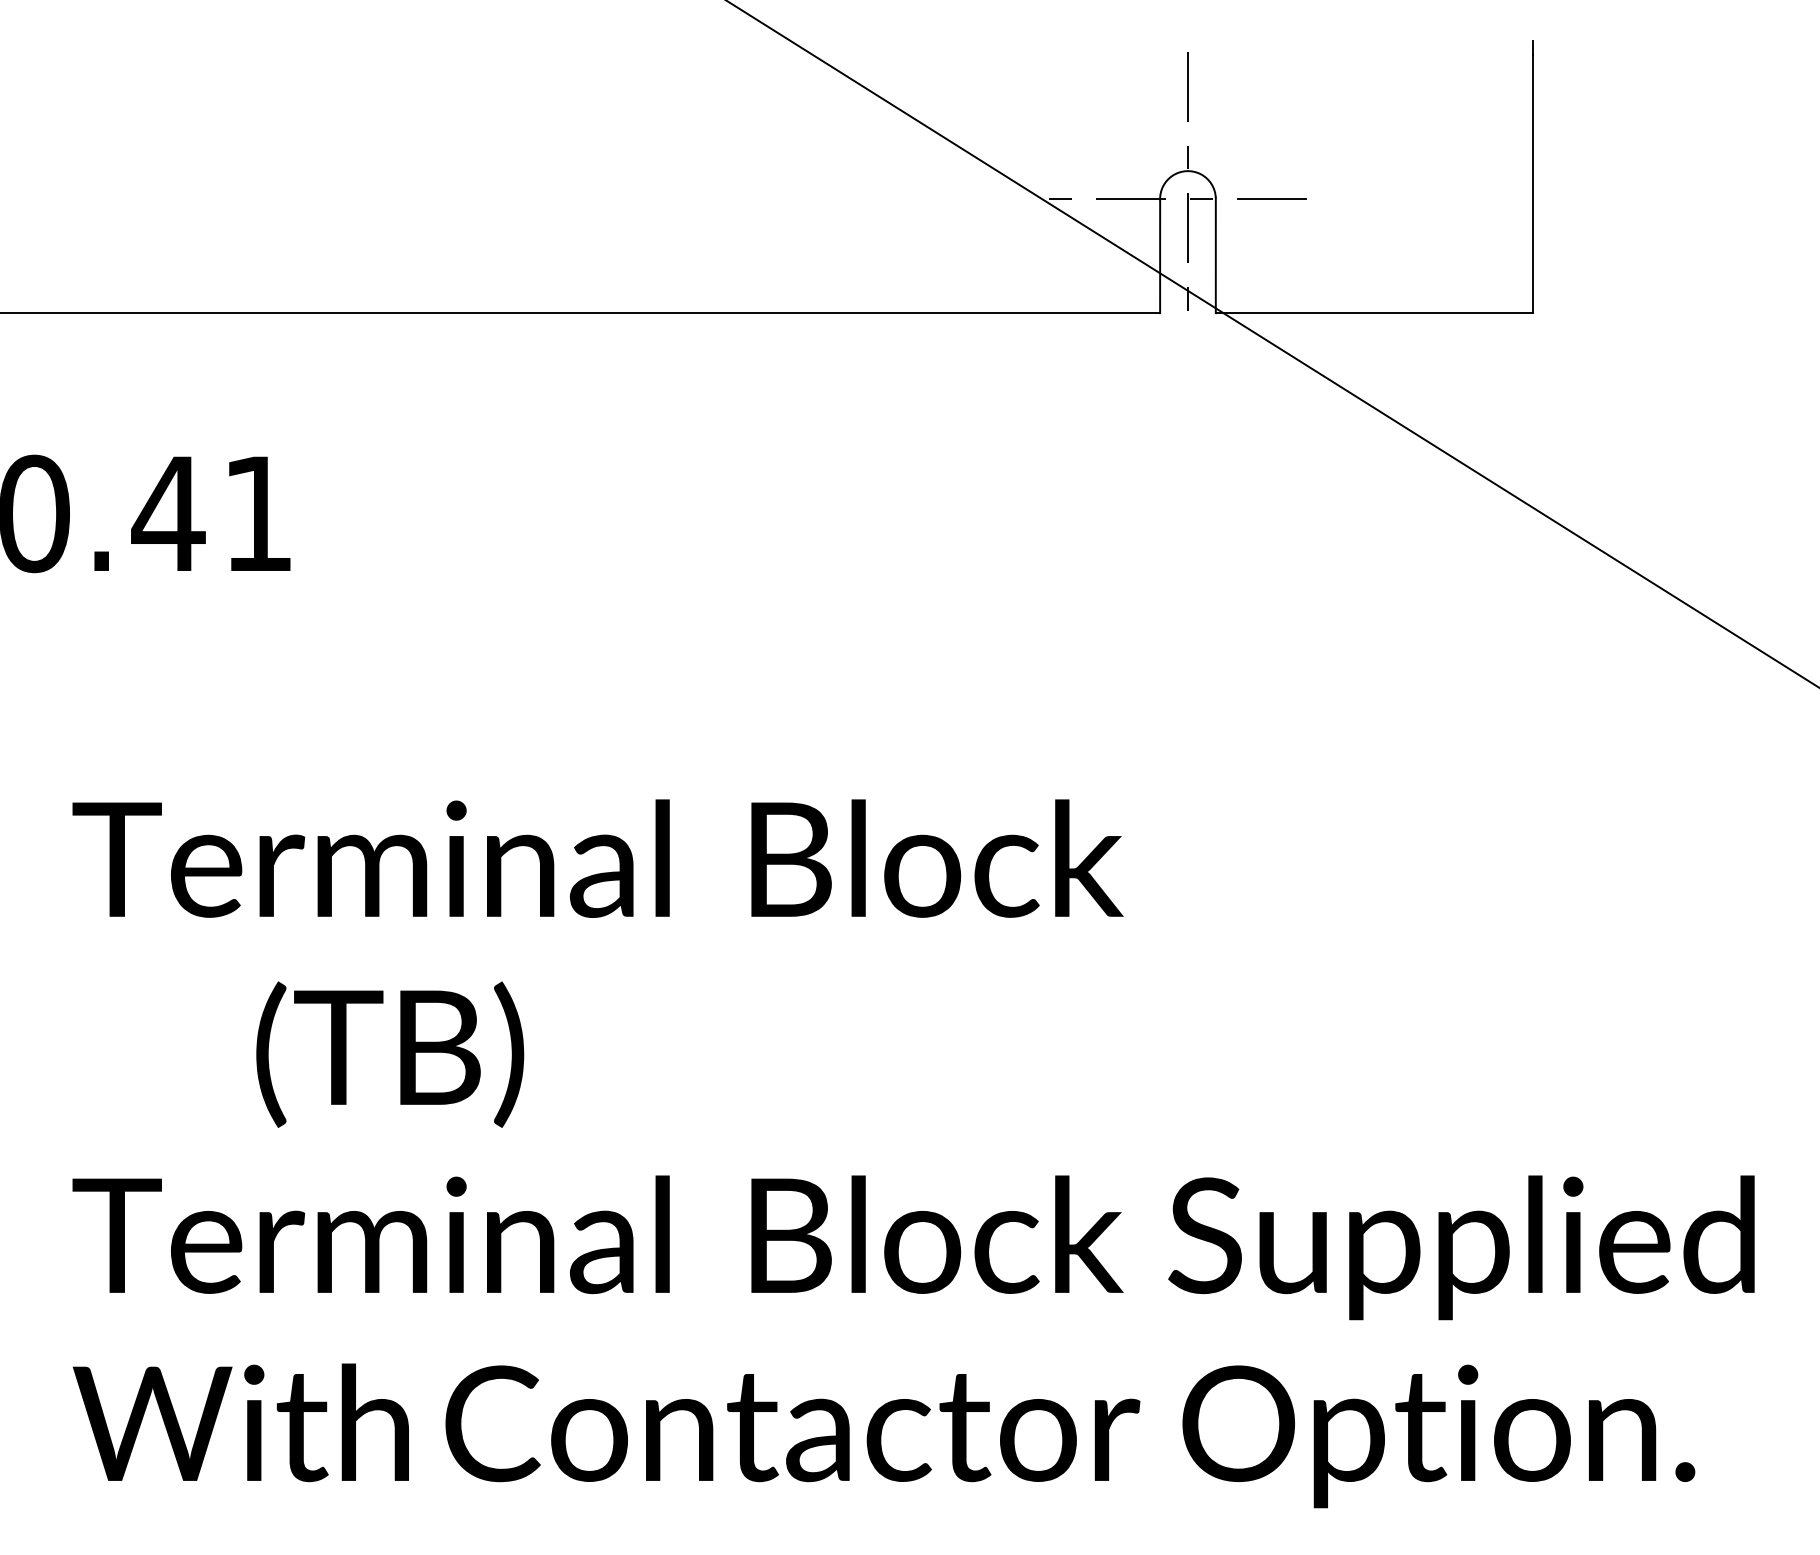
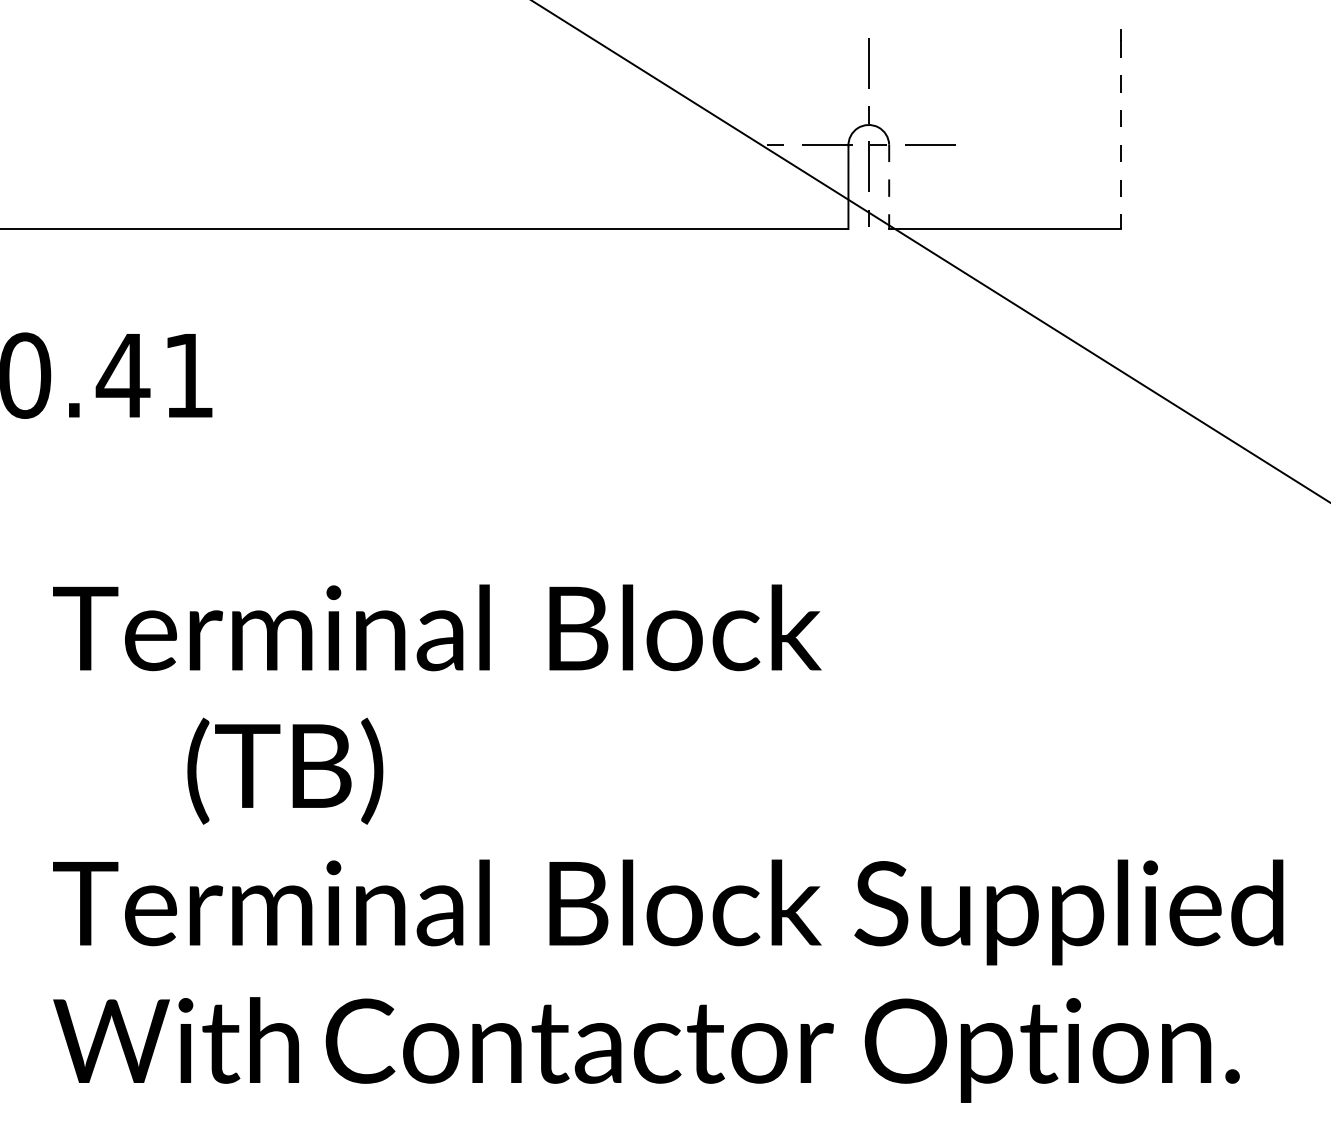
line: (1533, 184) -> (1121, 134), solid -> dashed
line: (1215, 255) -> (888, 186), solid -> dashed

